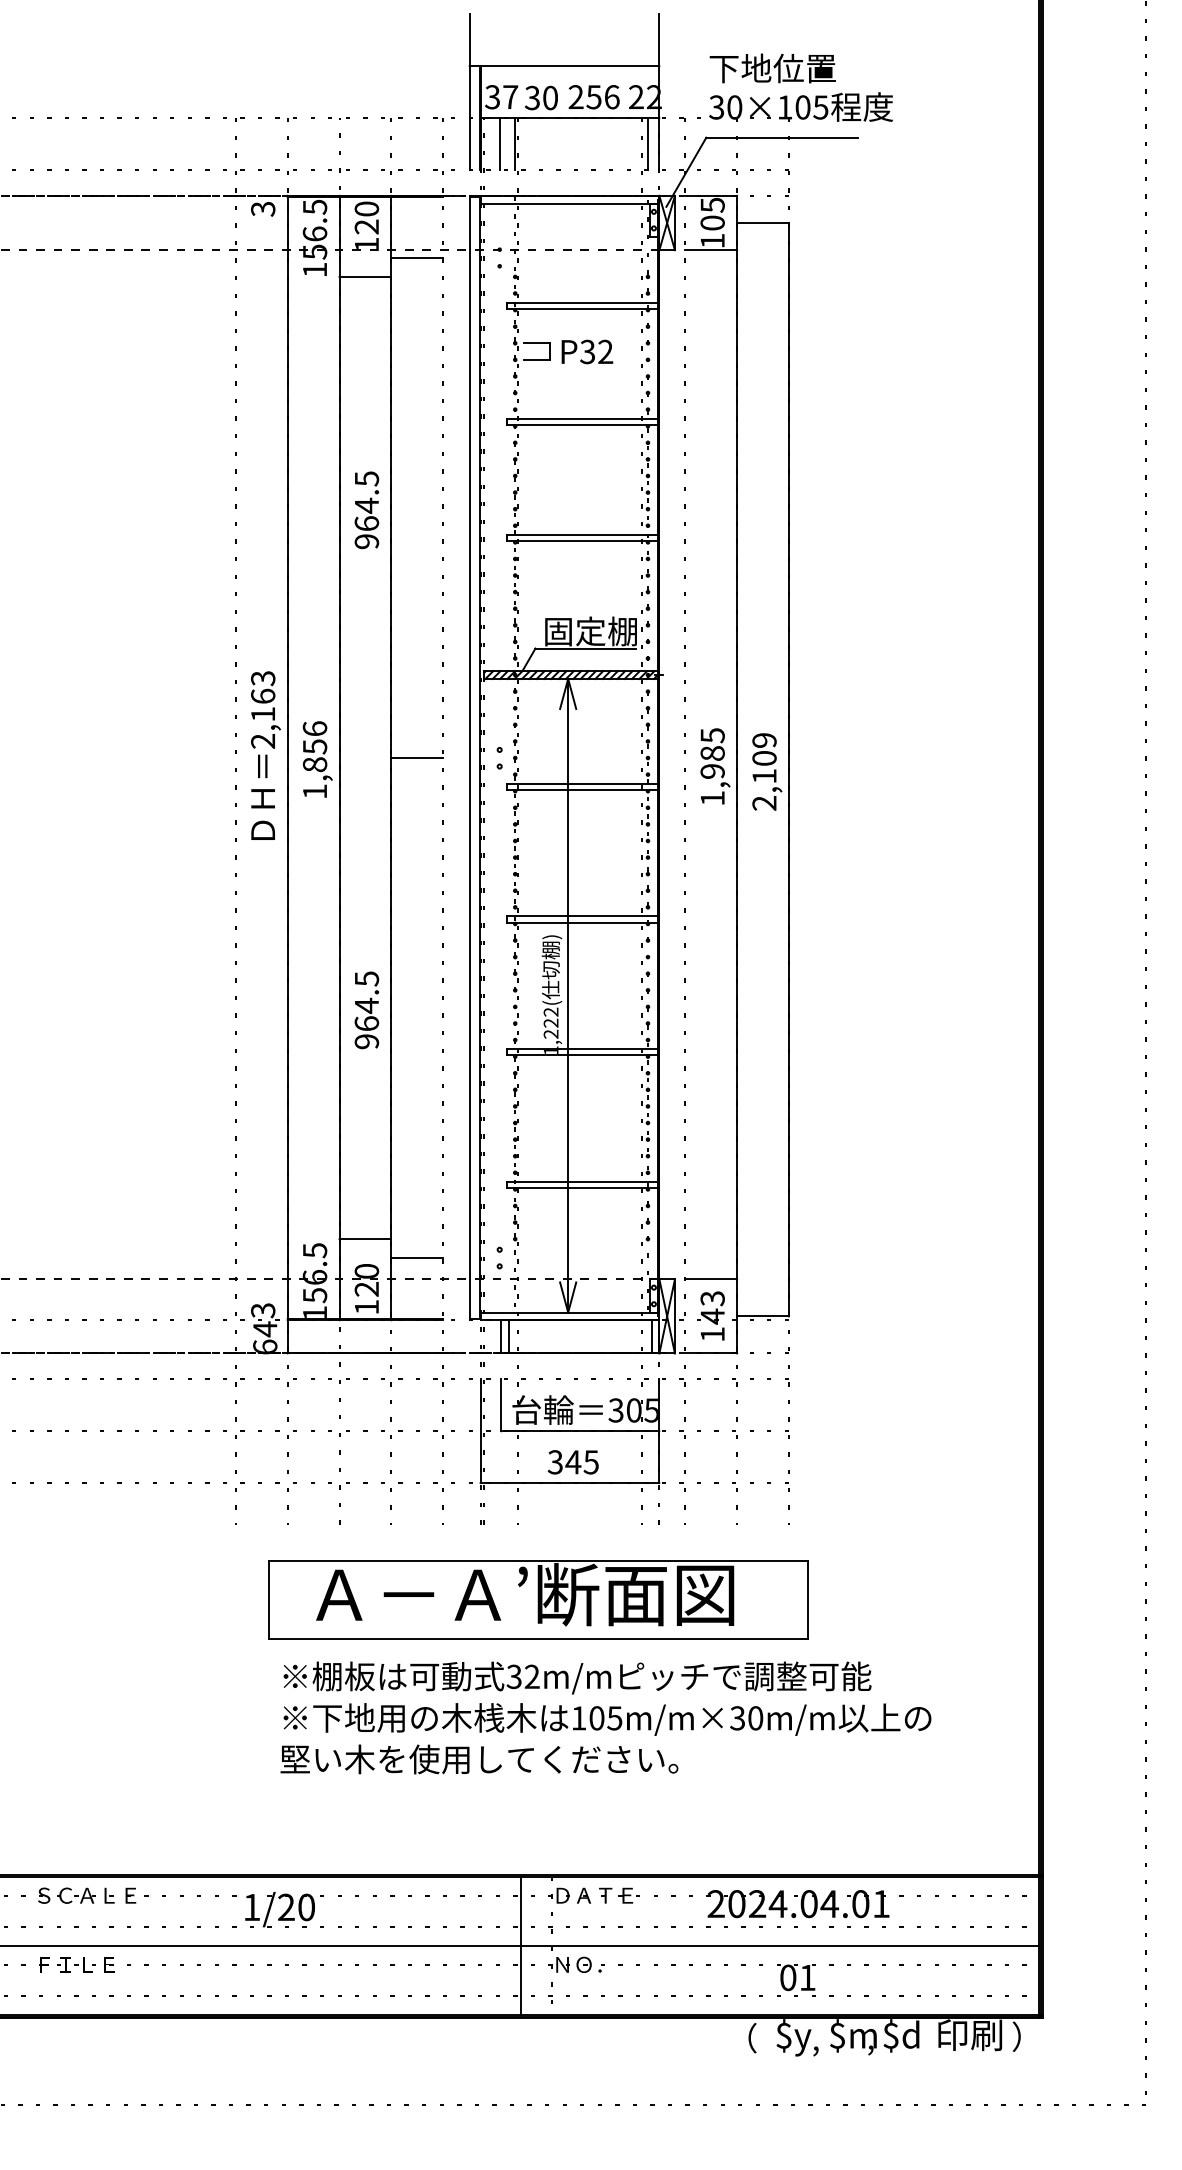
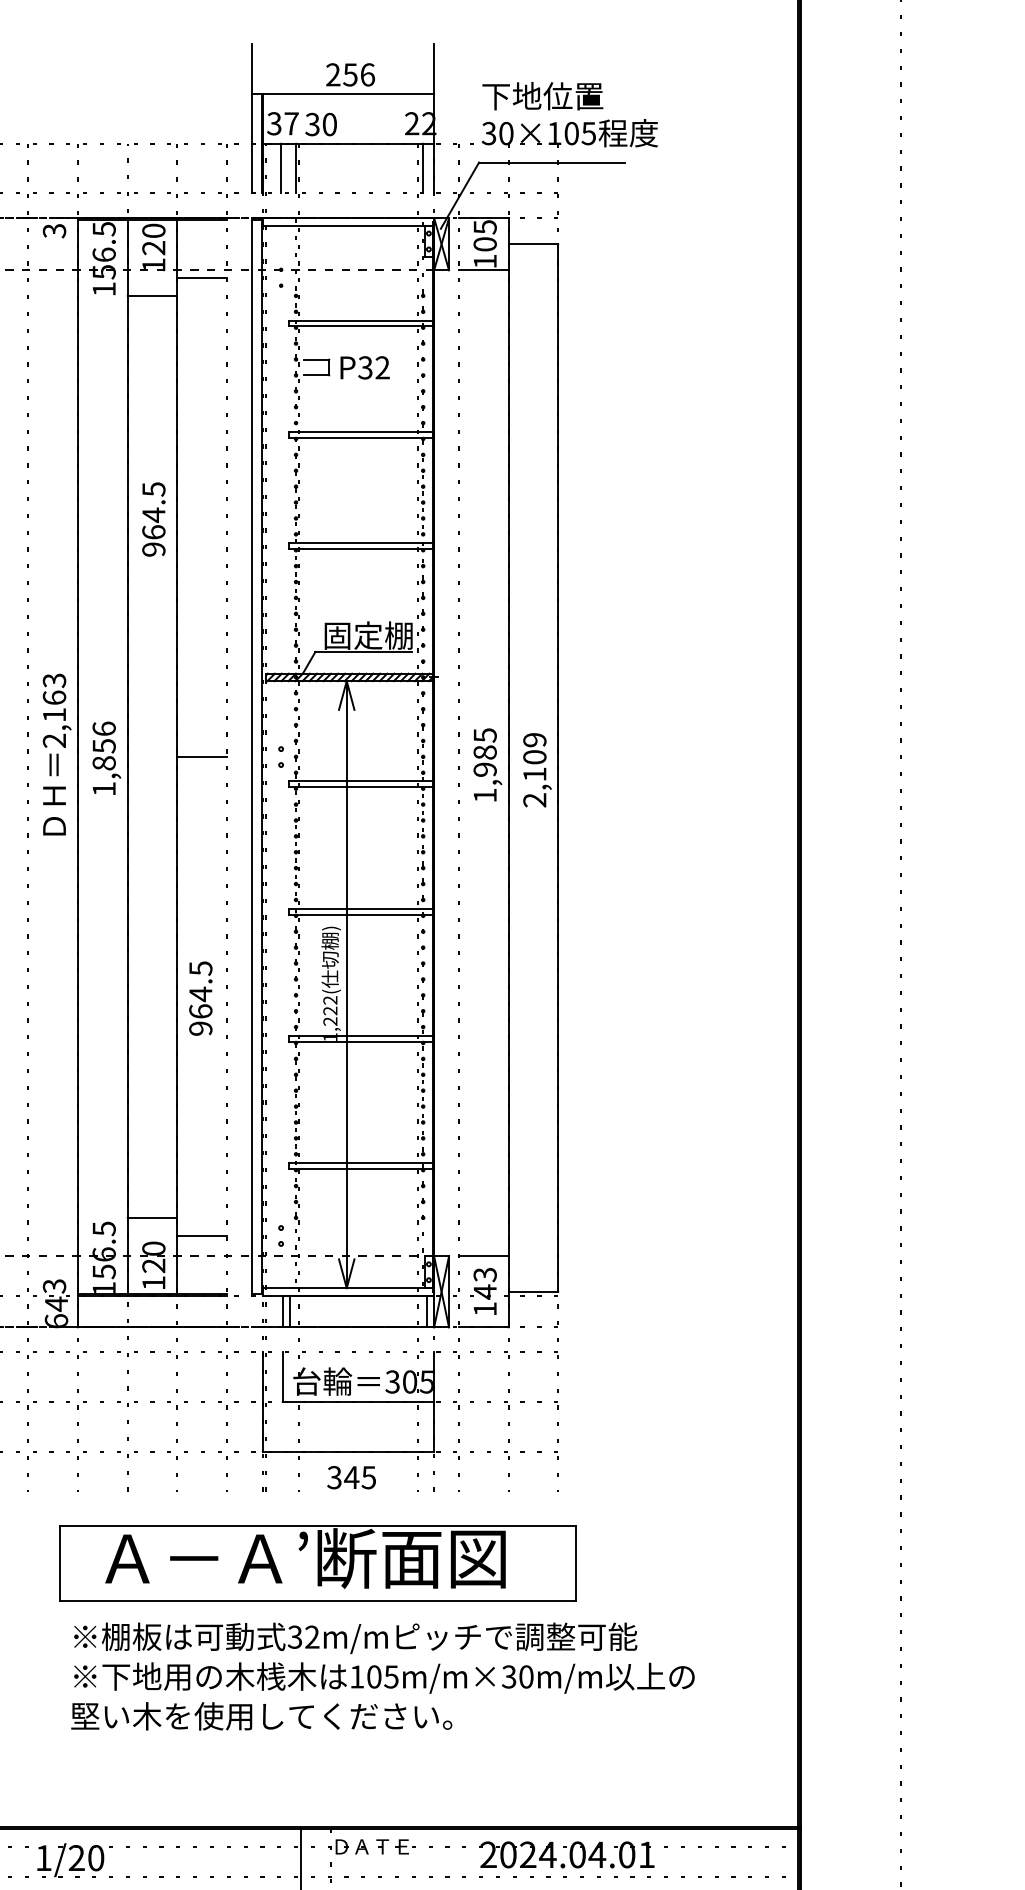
text: (593, 97) -> (349, 75), moved
text: (366, 1010) -> (200, 998), moved
text: (572, 1462) -> (350, 1477), moved

